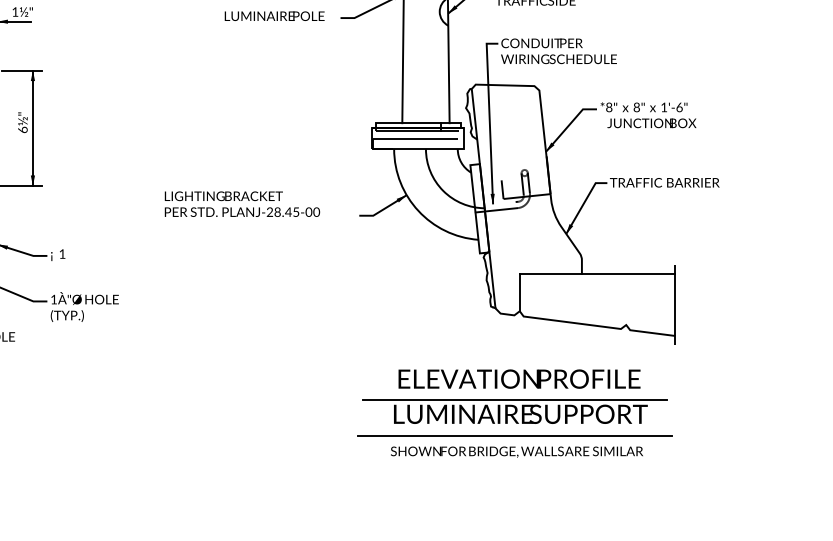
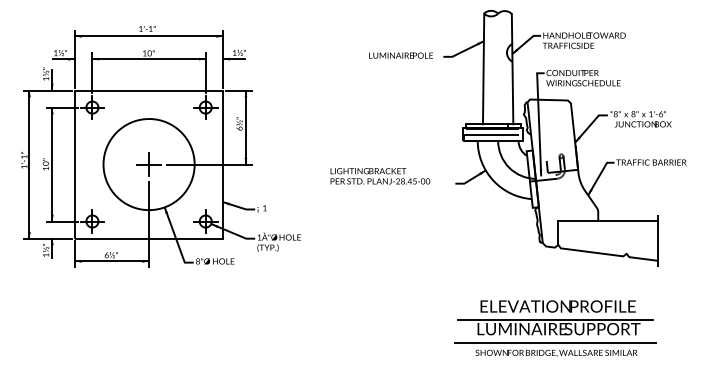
part: (515, 413) -> (555, 328), moved

